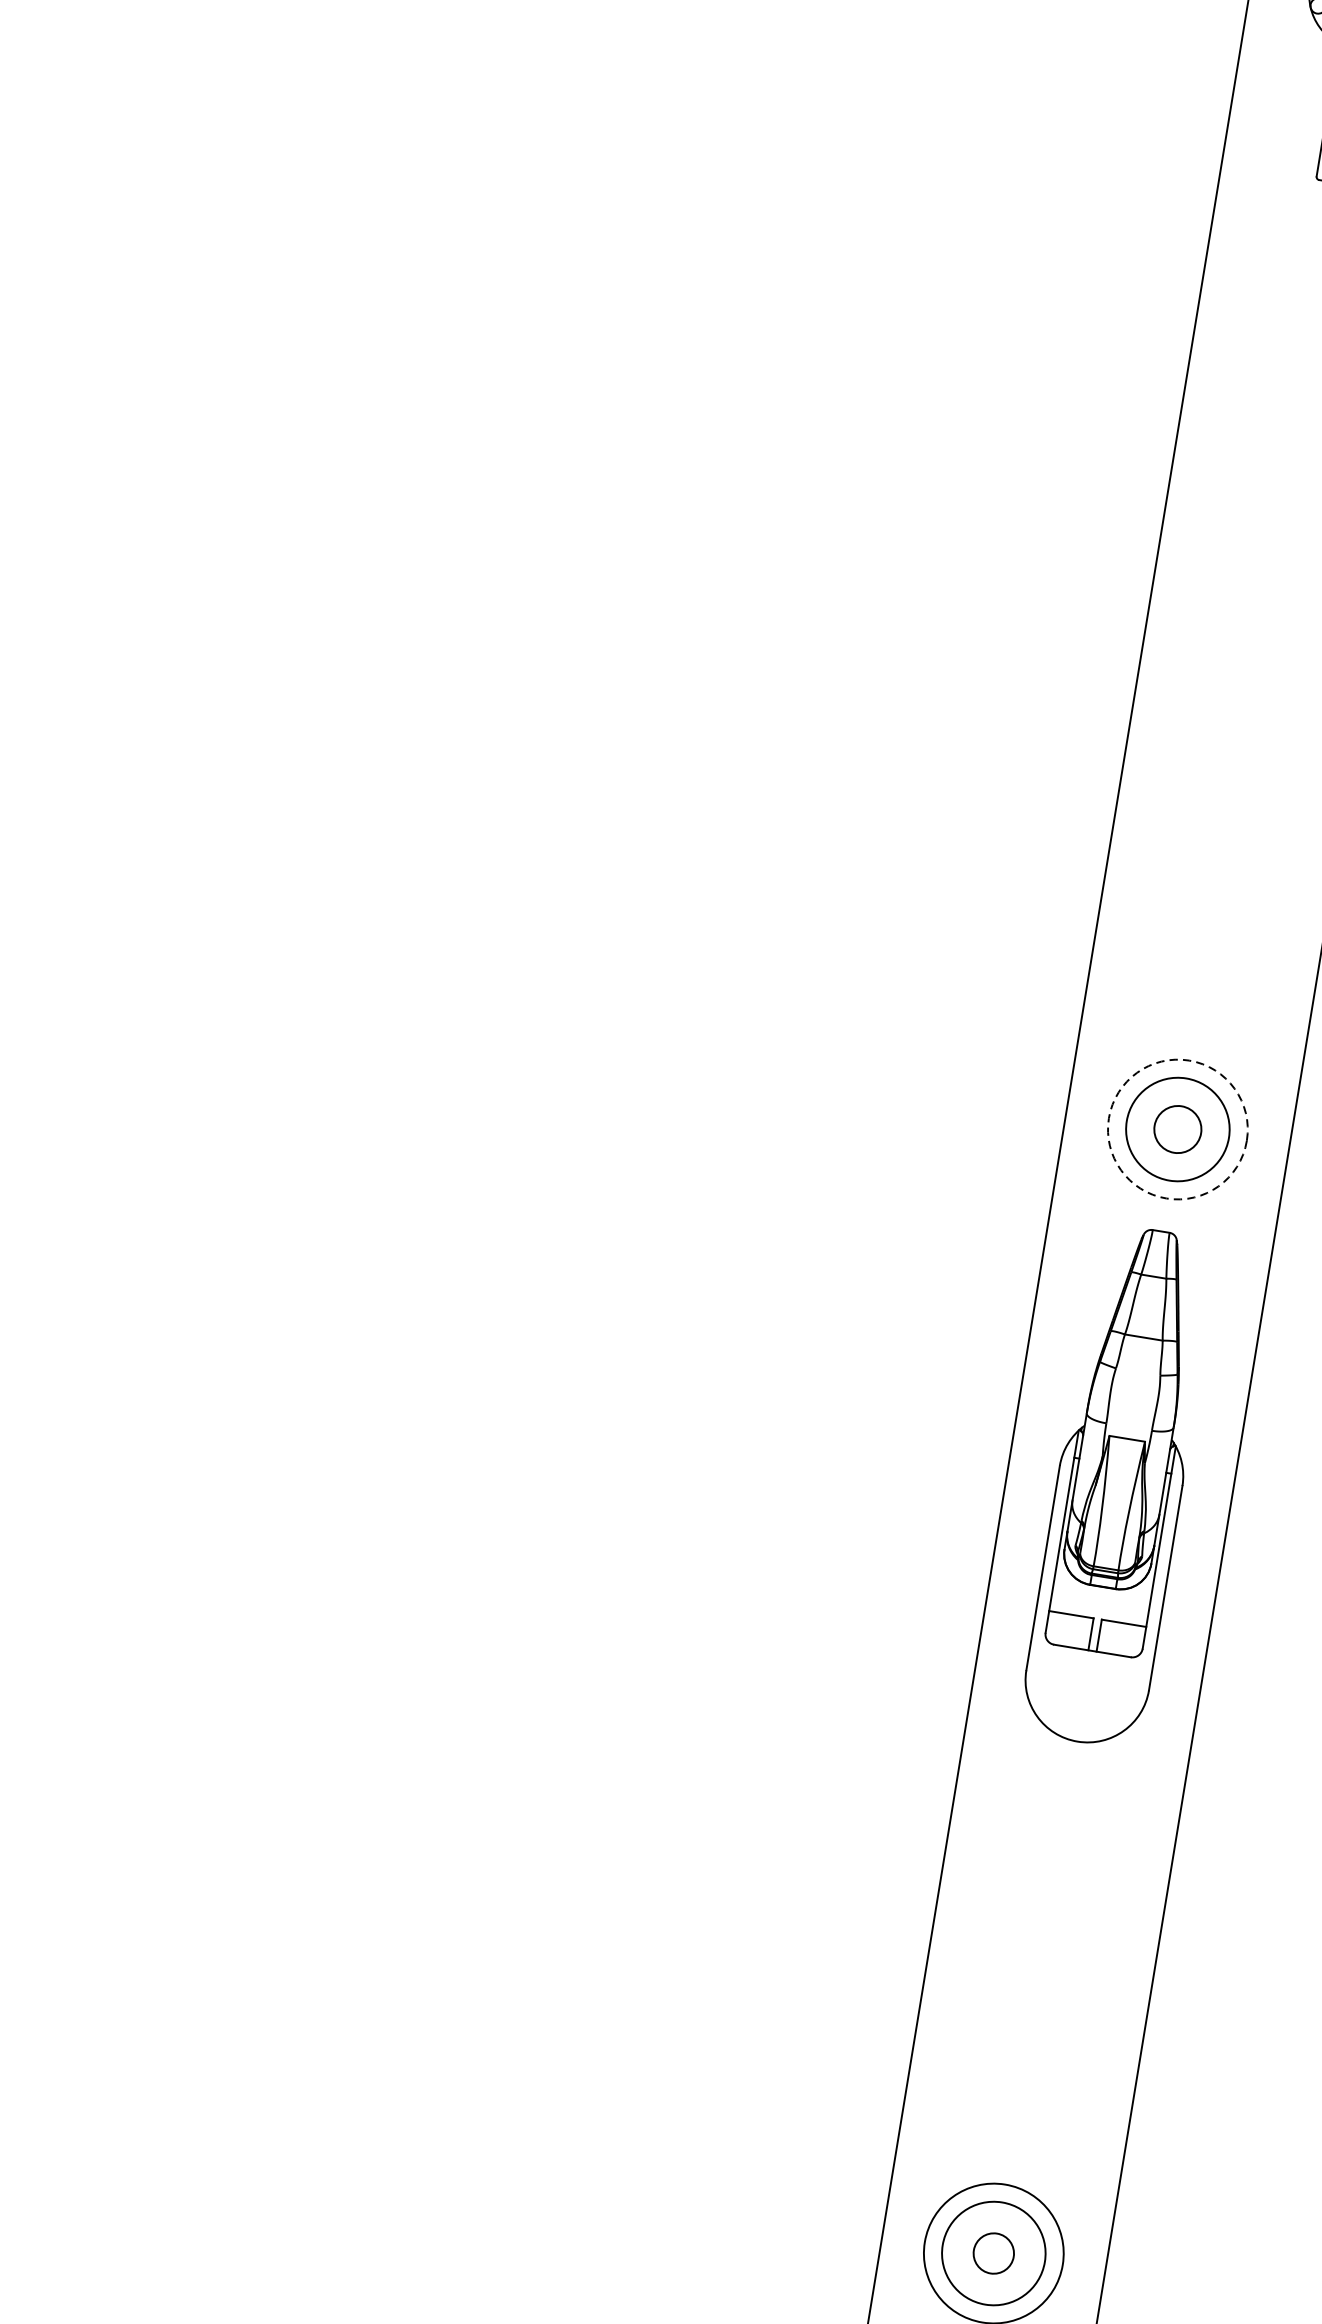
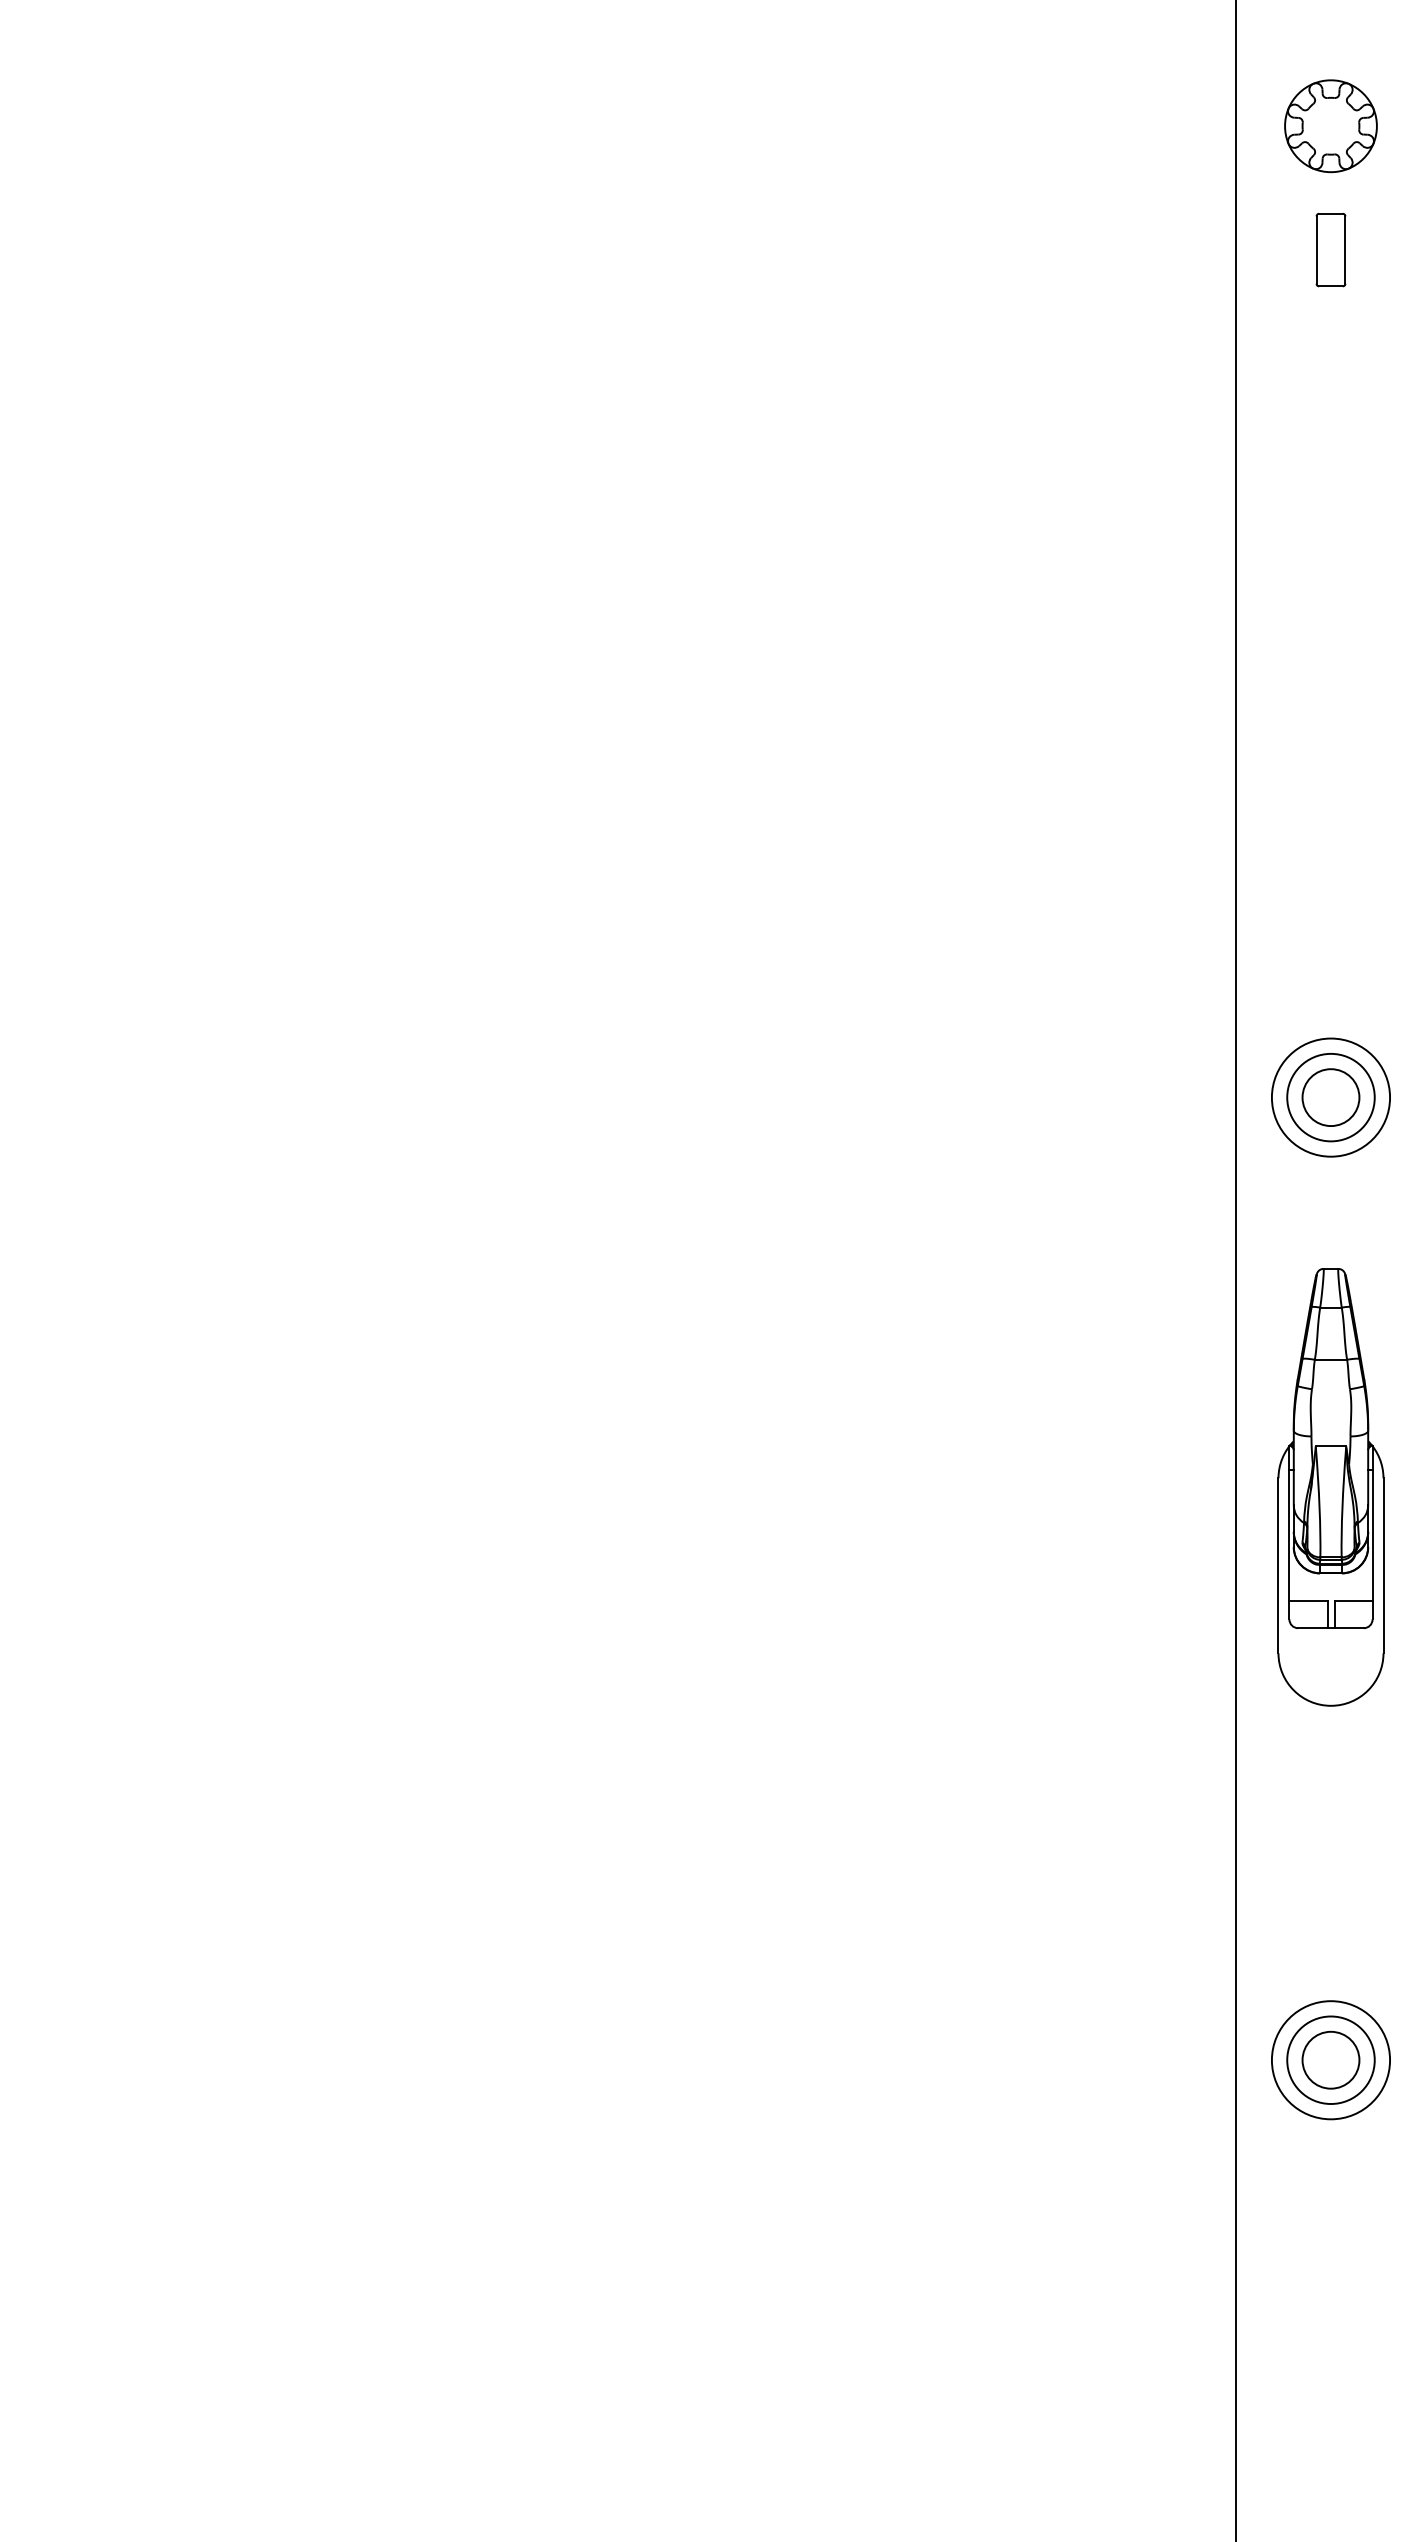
circle: (1177, 1129) -> (1330, 1097), dashed -> solid
circle: (1177, 1129) -> (1330, 1097), size x1.43
part: (1118, 1486) -> (1330, 1487), moved
circle: (993, 2252) -> (1330, 2059), size x1.67

